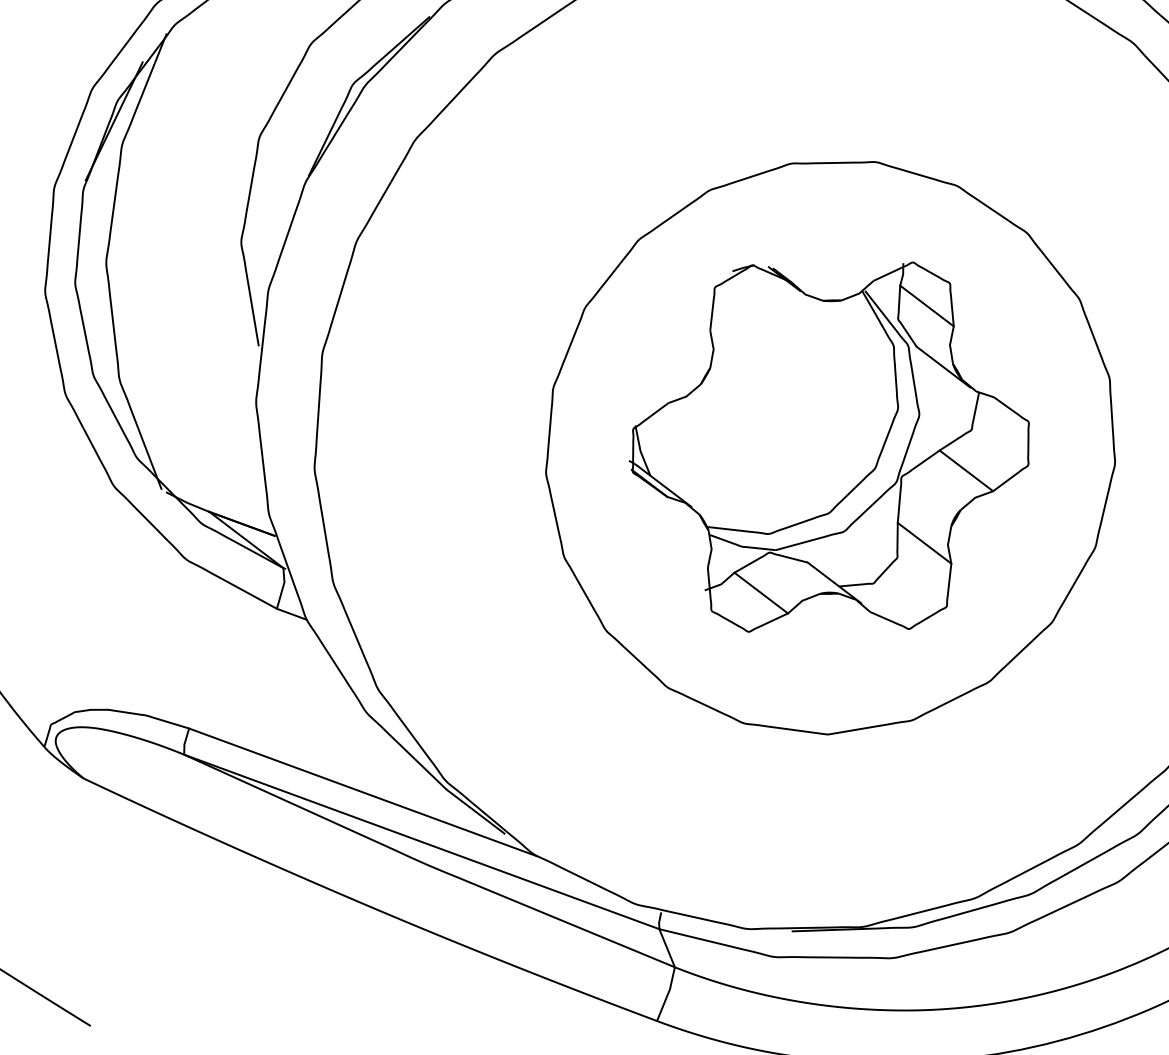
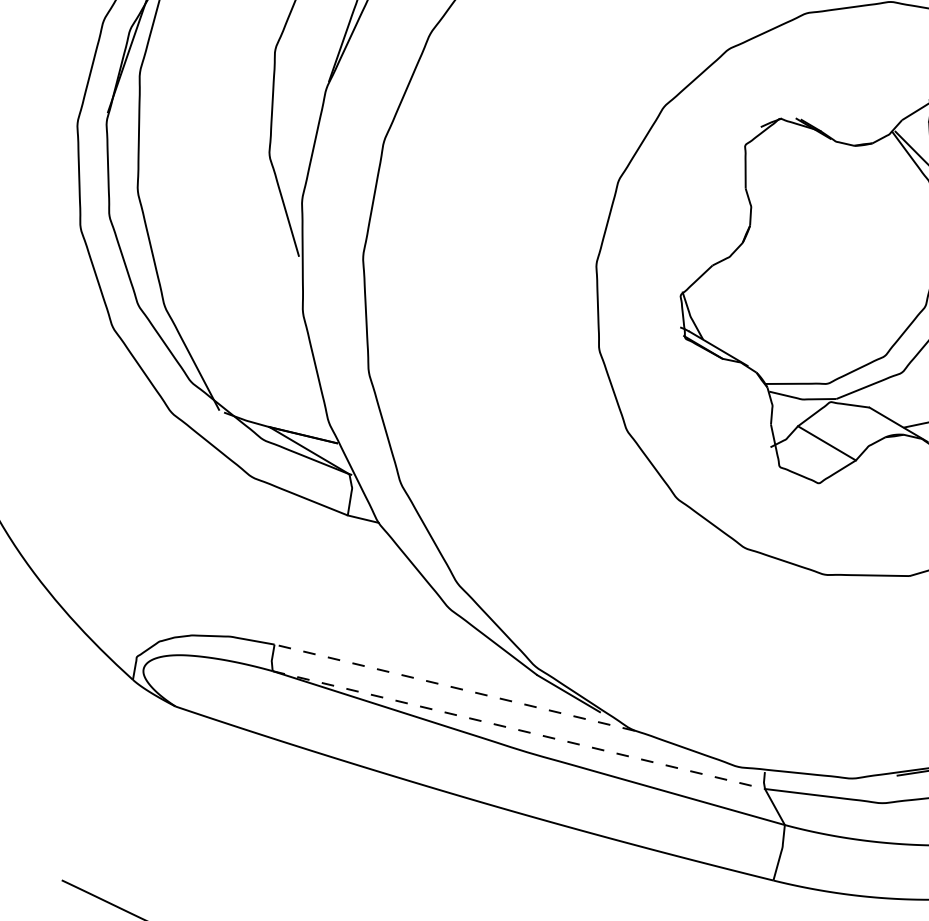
line: (362, 792) -> (454, 687), solid -> dashed
line: (422, 842) -> (519, 730), solid -> dashed

